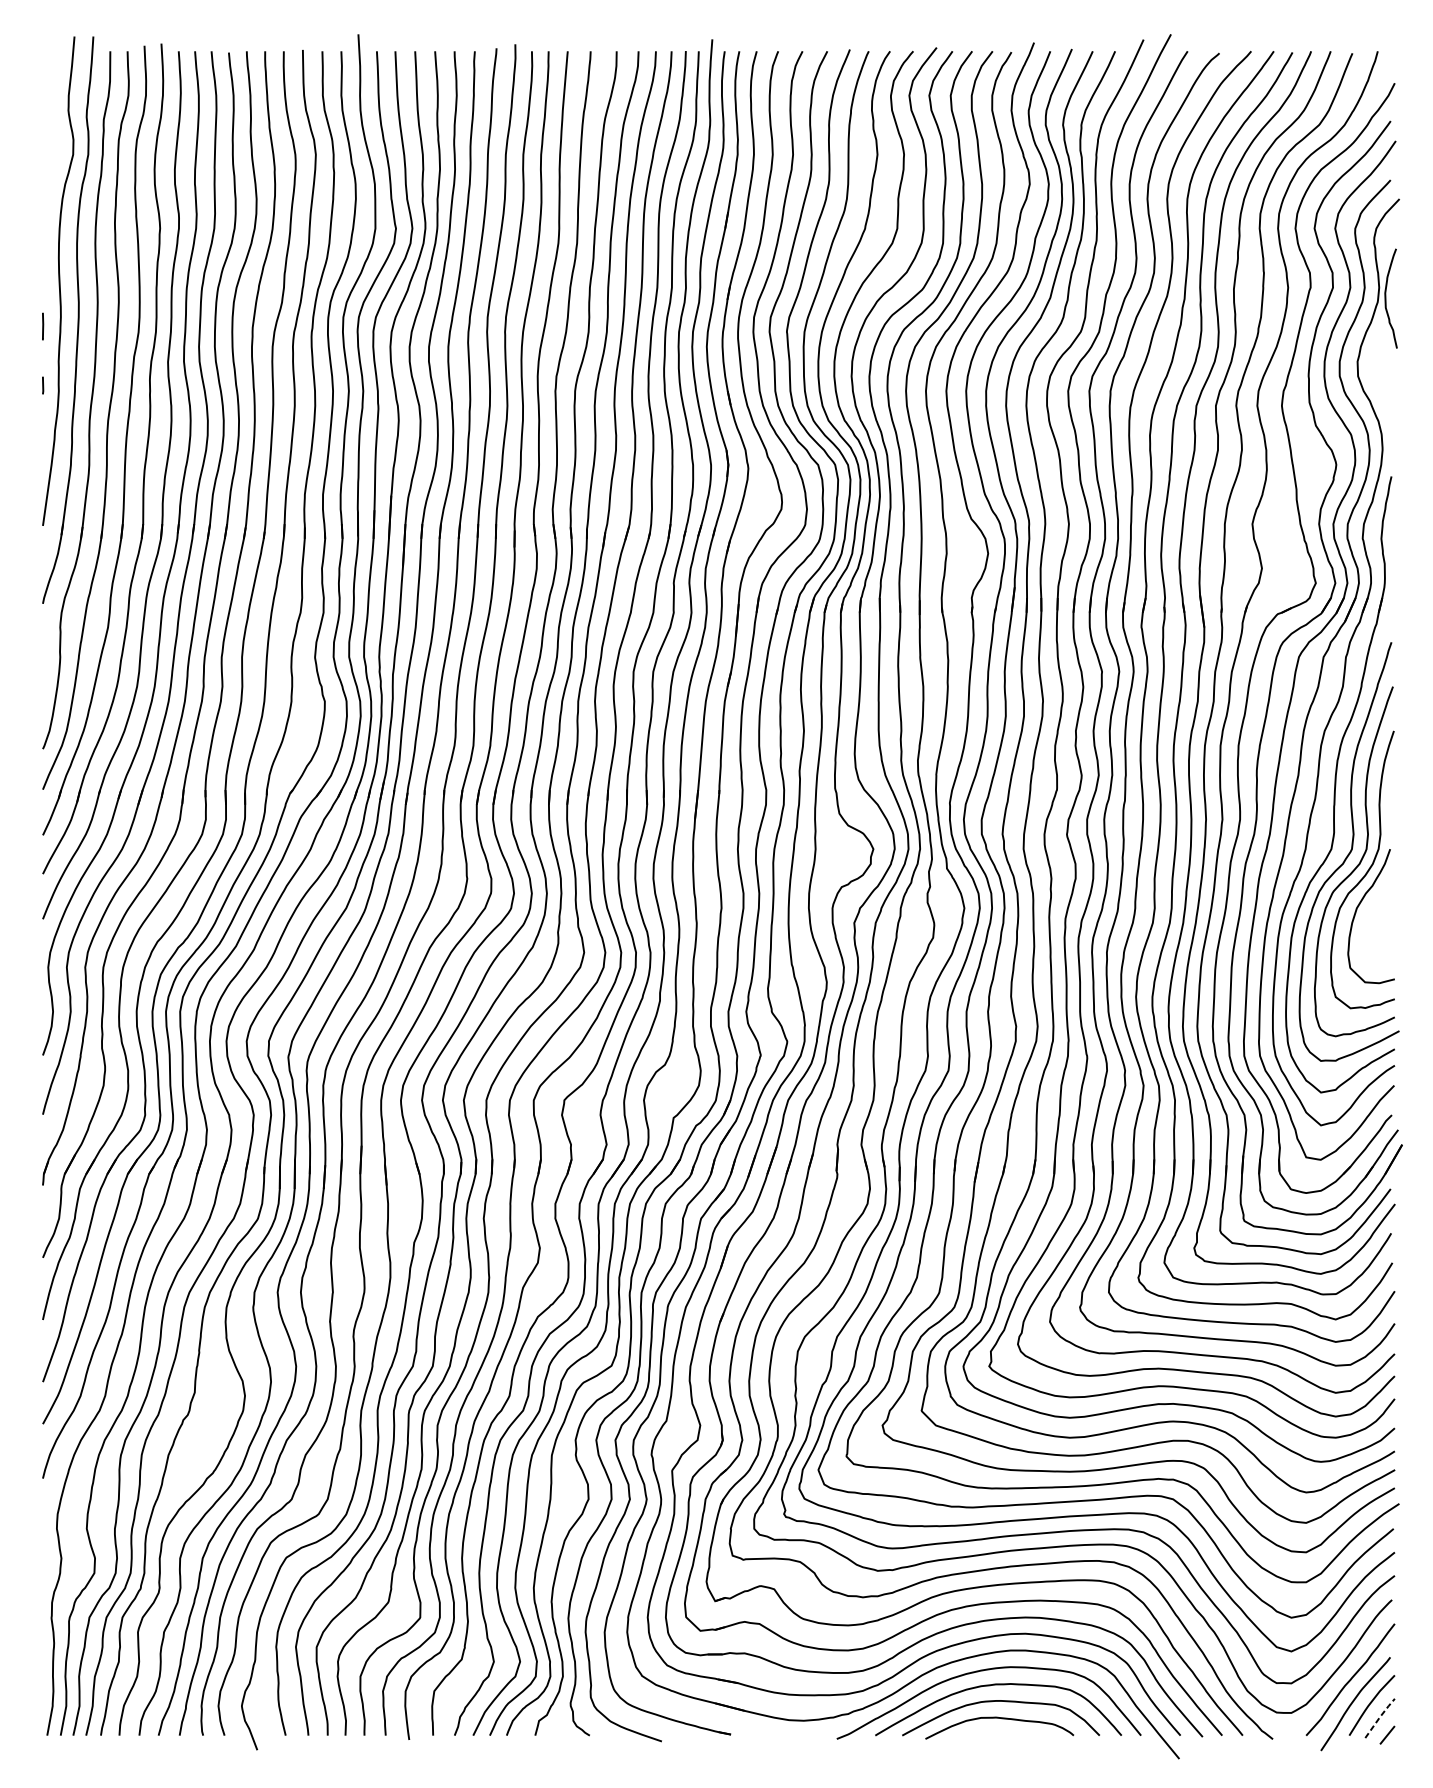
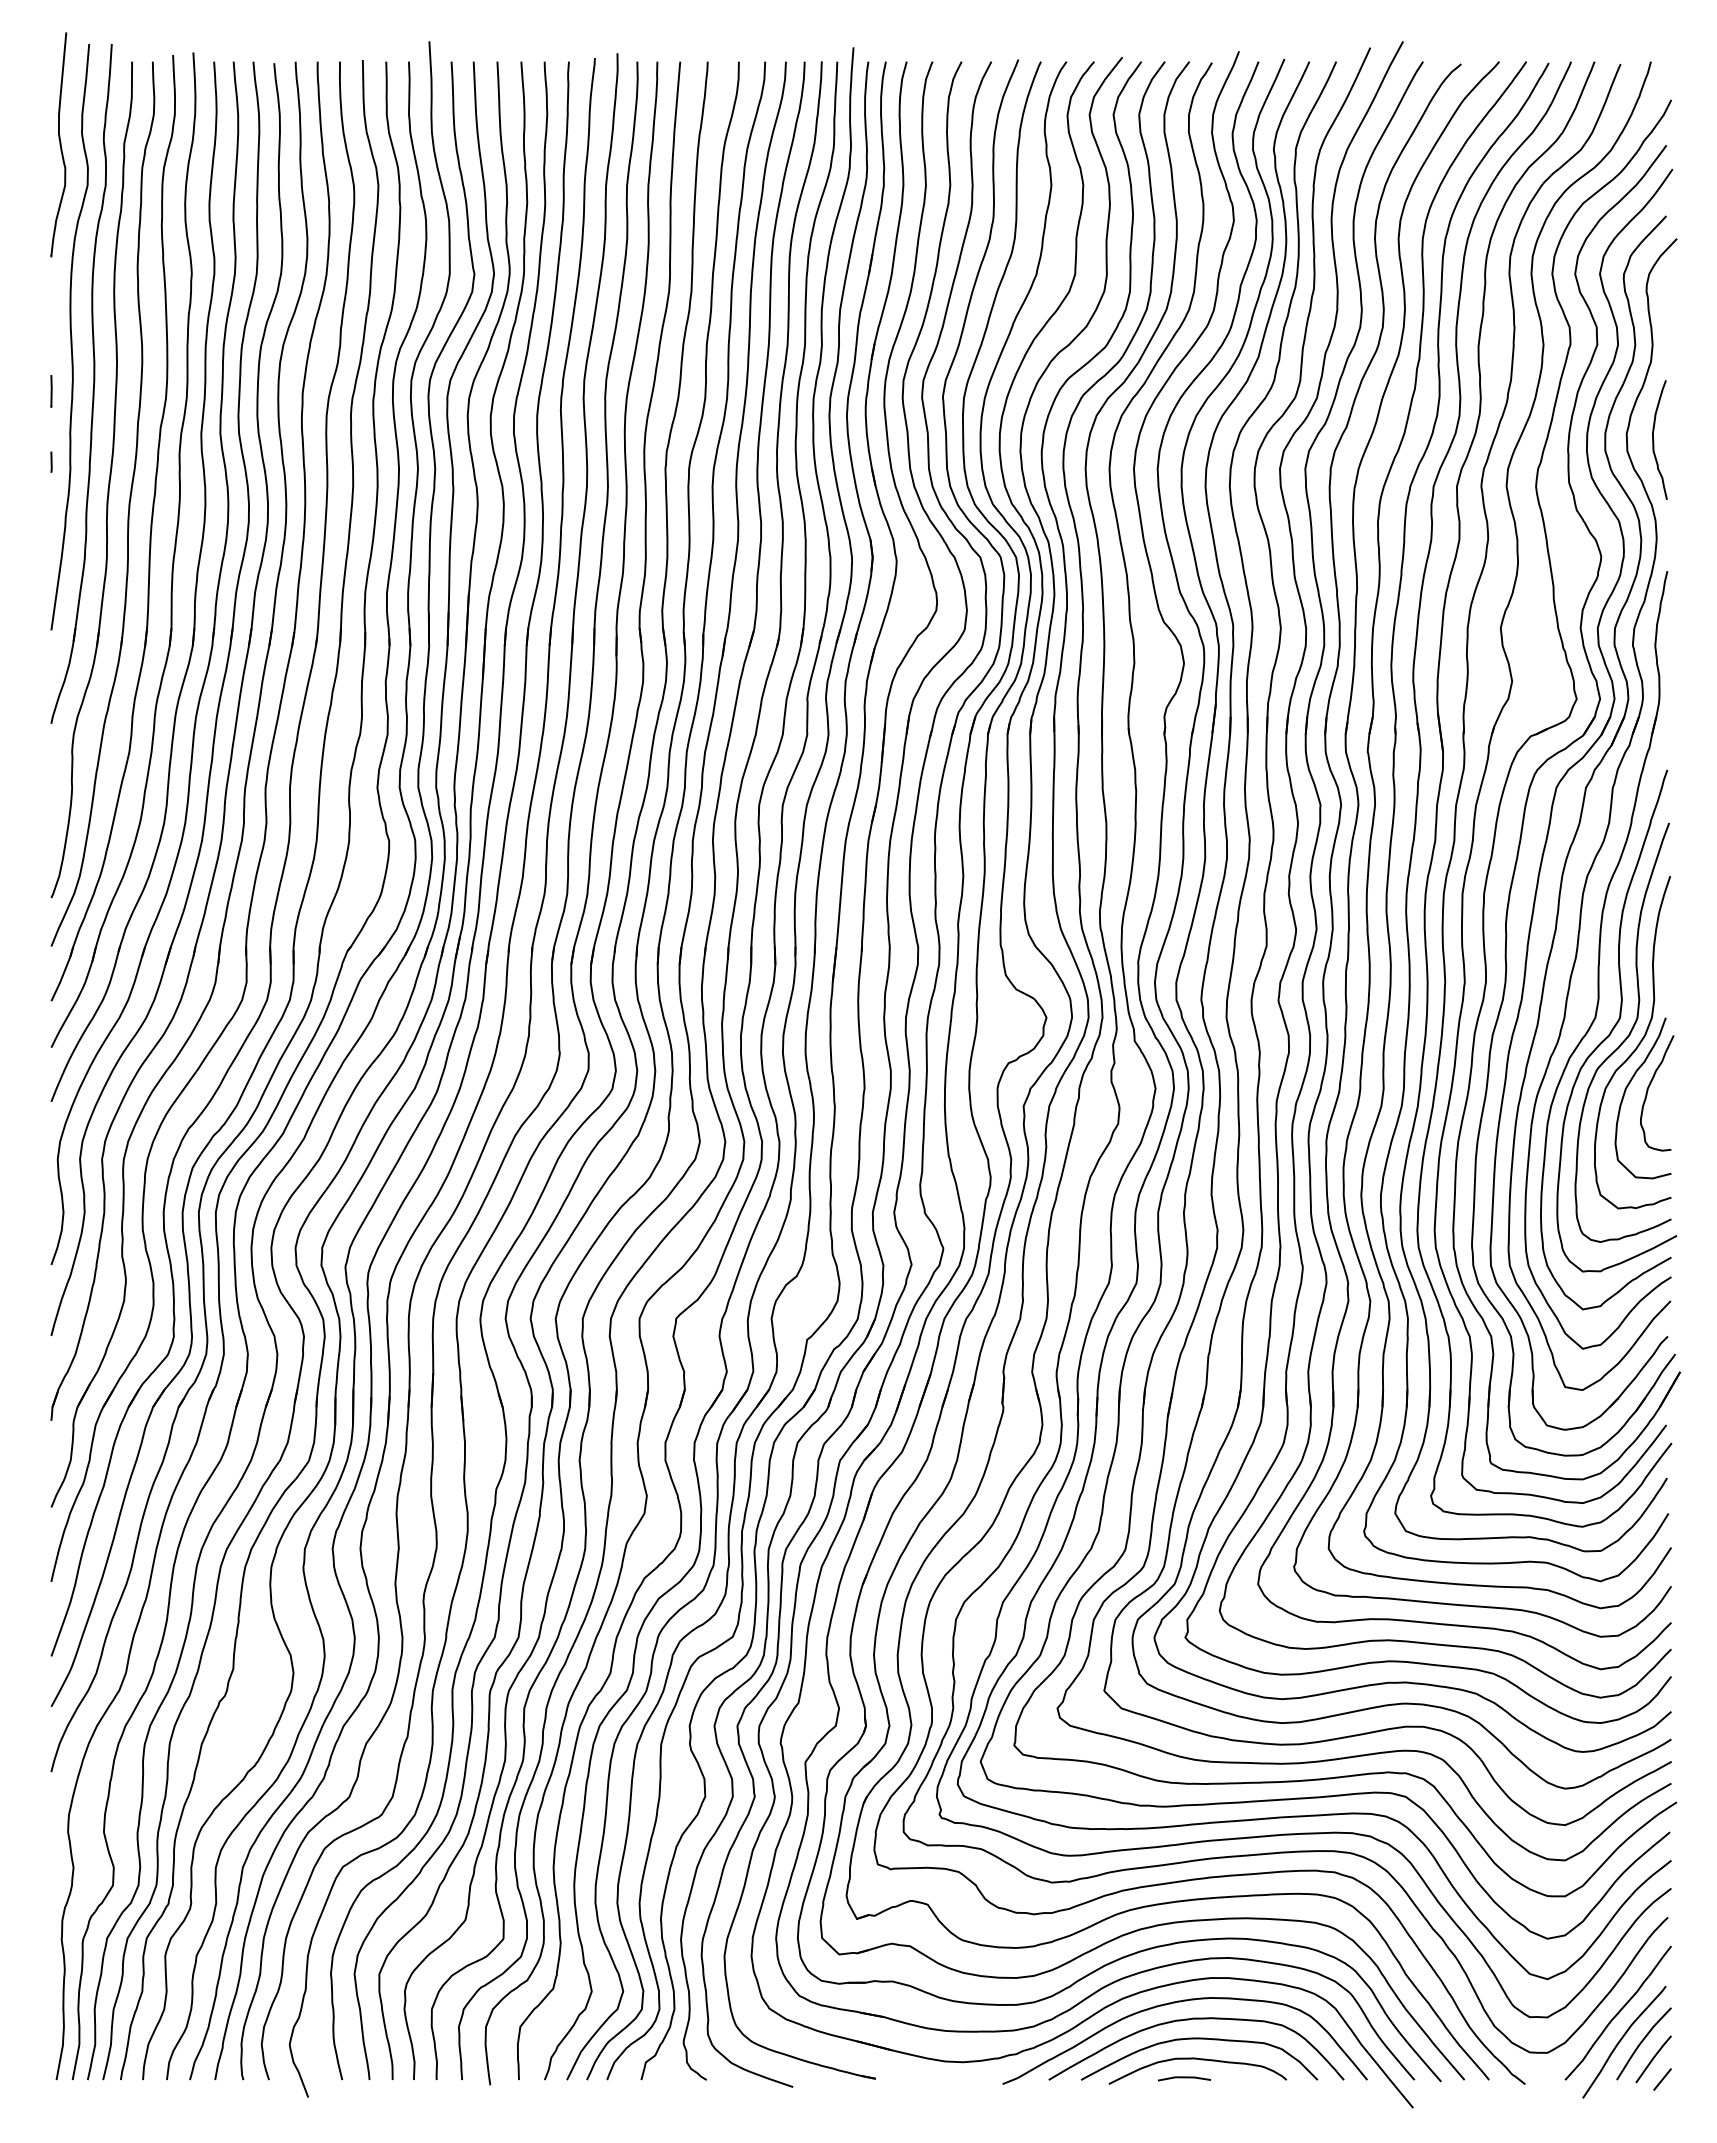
part: (48, 120) -> (58, 144), added
curve: (1386, 299) -> (1654, 441), moved
curve: (1375, 910) -> (1648, 1091), added
line: (1379, 1716) -> (1653, 2057), dashed -> solid
line: (988, 1734) -> (1184, 2078), added

